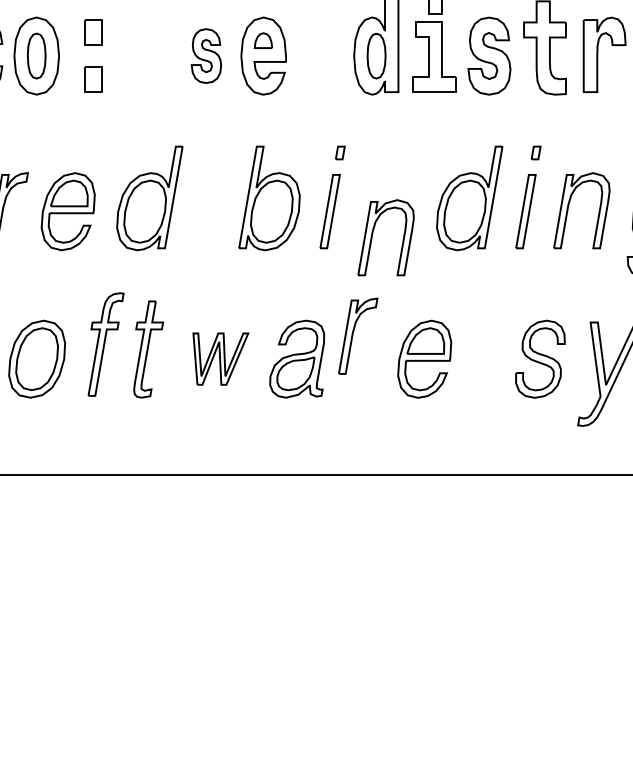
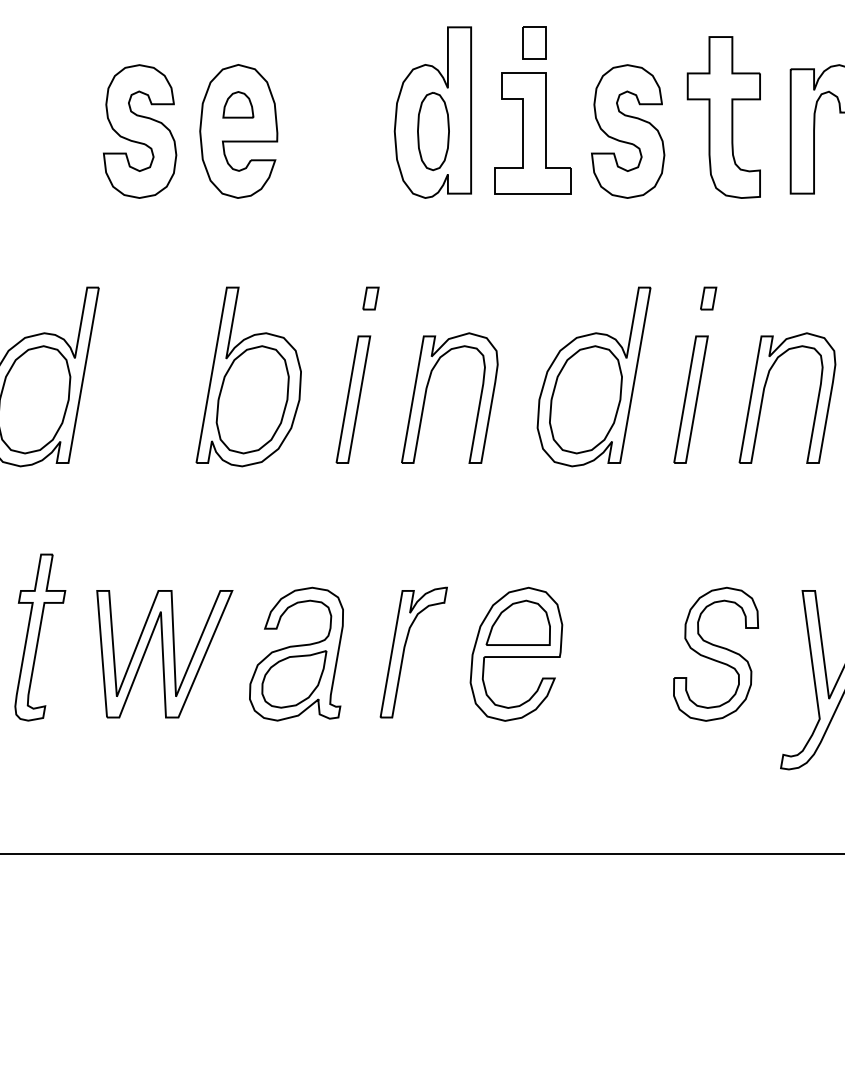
part: (206, 55) -> (140, 130), size x1.43
part: (373, 234) -> (428, 392), moved
part: (358, 335) -> (414, 651), moved
part: (220, 358) -> (164, 653), size x1.43

